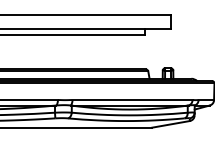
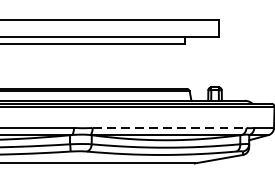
line: (133, 100) -> (170, 128), solid -> dashed

